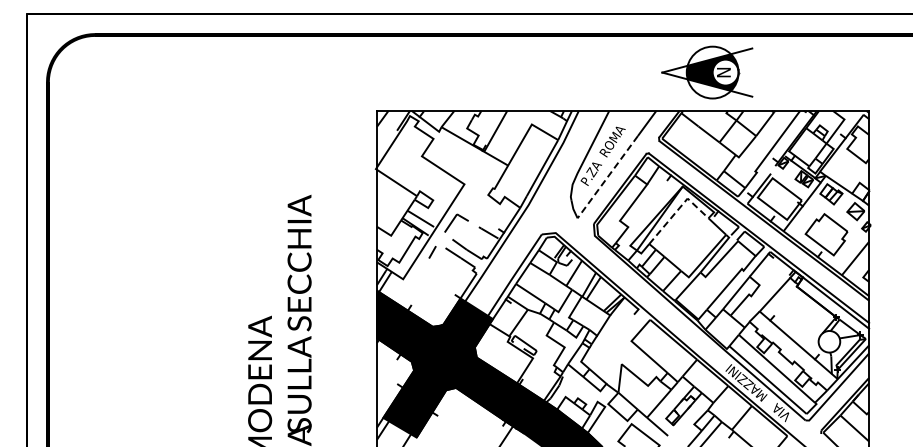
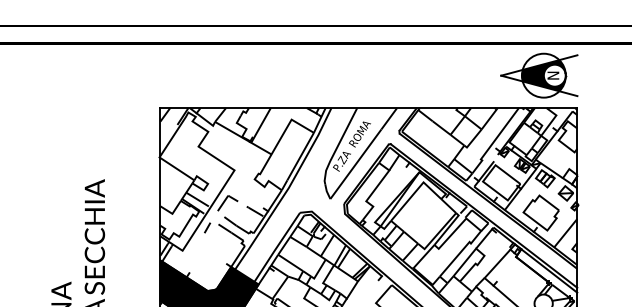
part: (707, 72) -> (539, 75), moved
line: (607, 177) -> (355, 164), dashed -> solid
line: (678, 209) -> (415, 191), dashed -> solid

